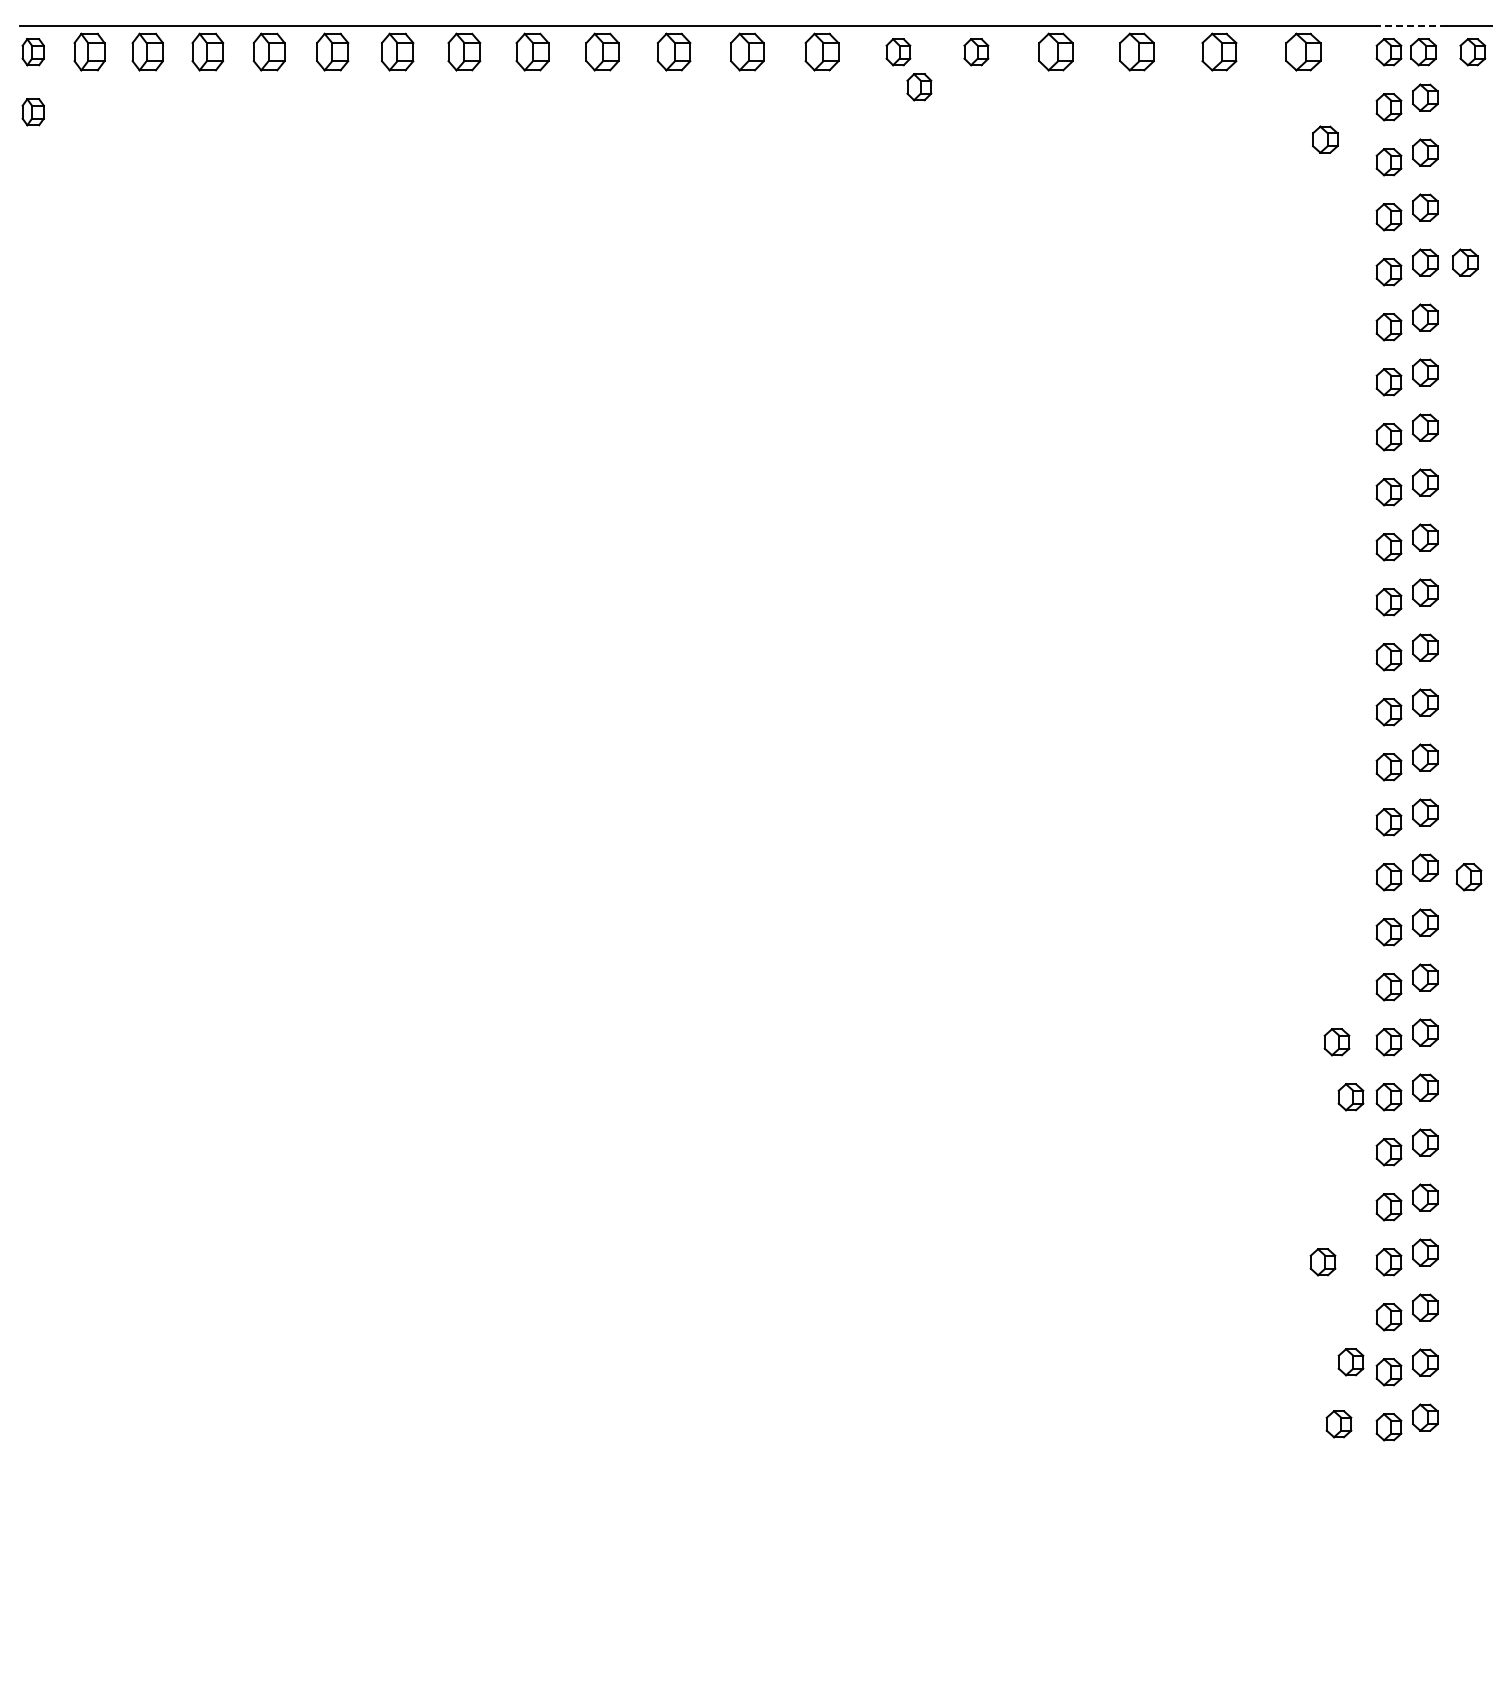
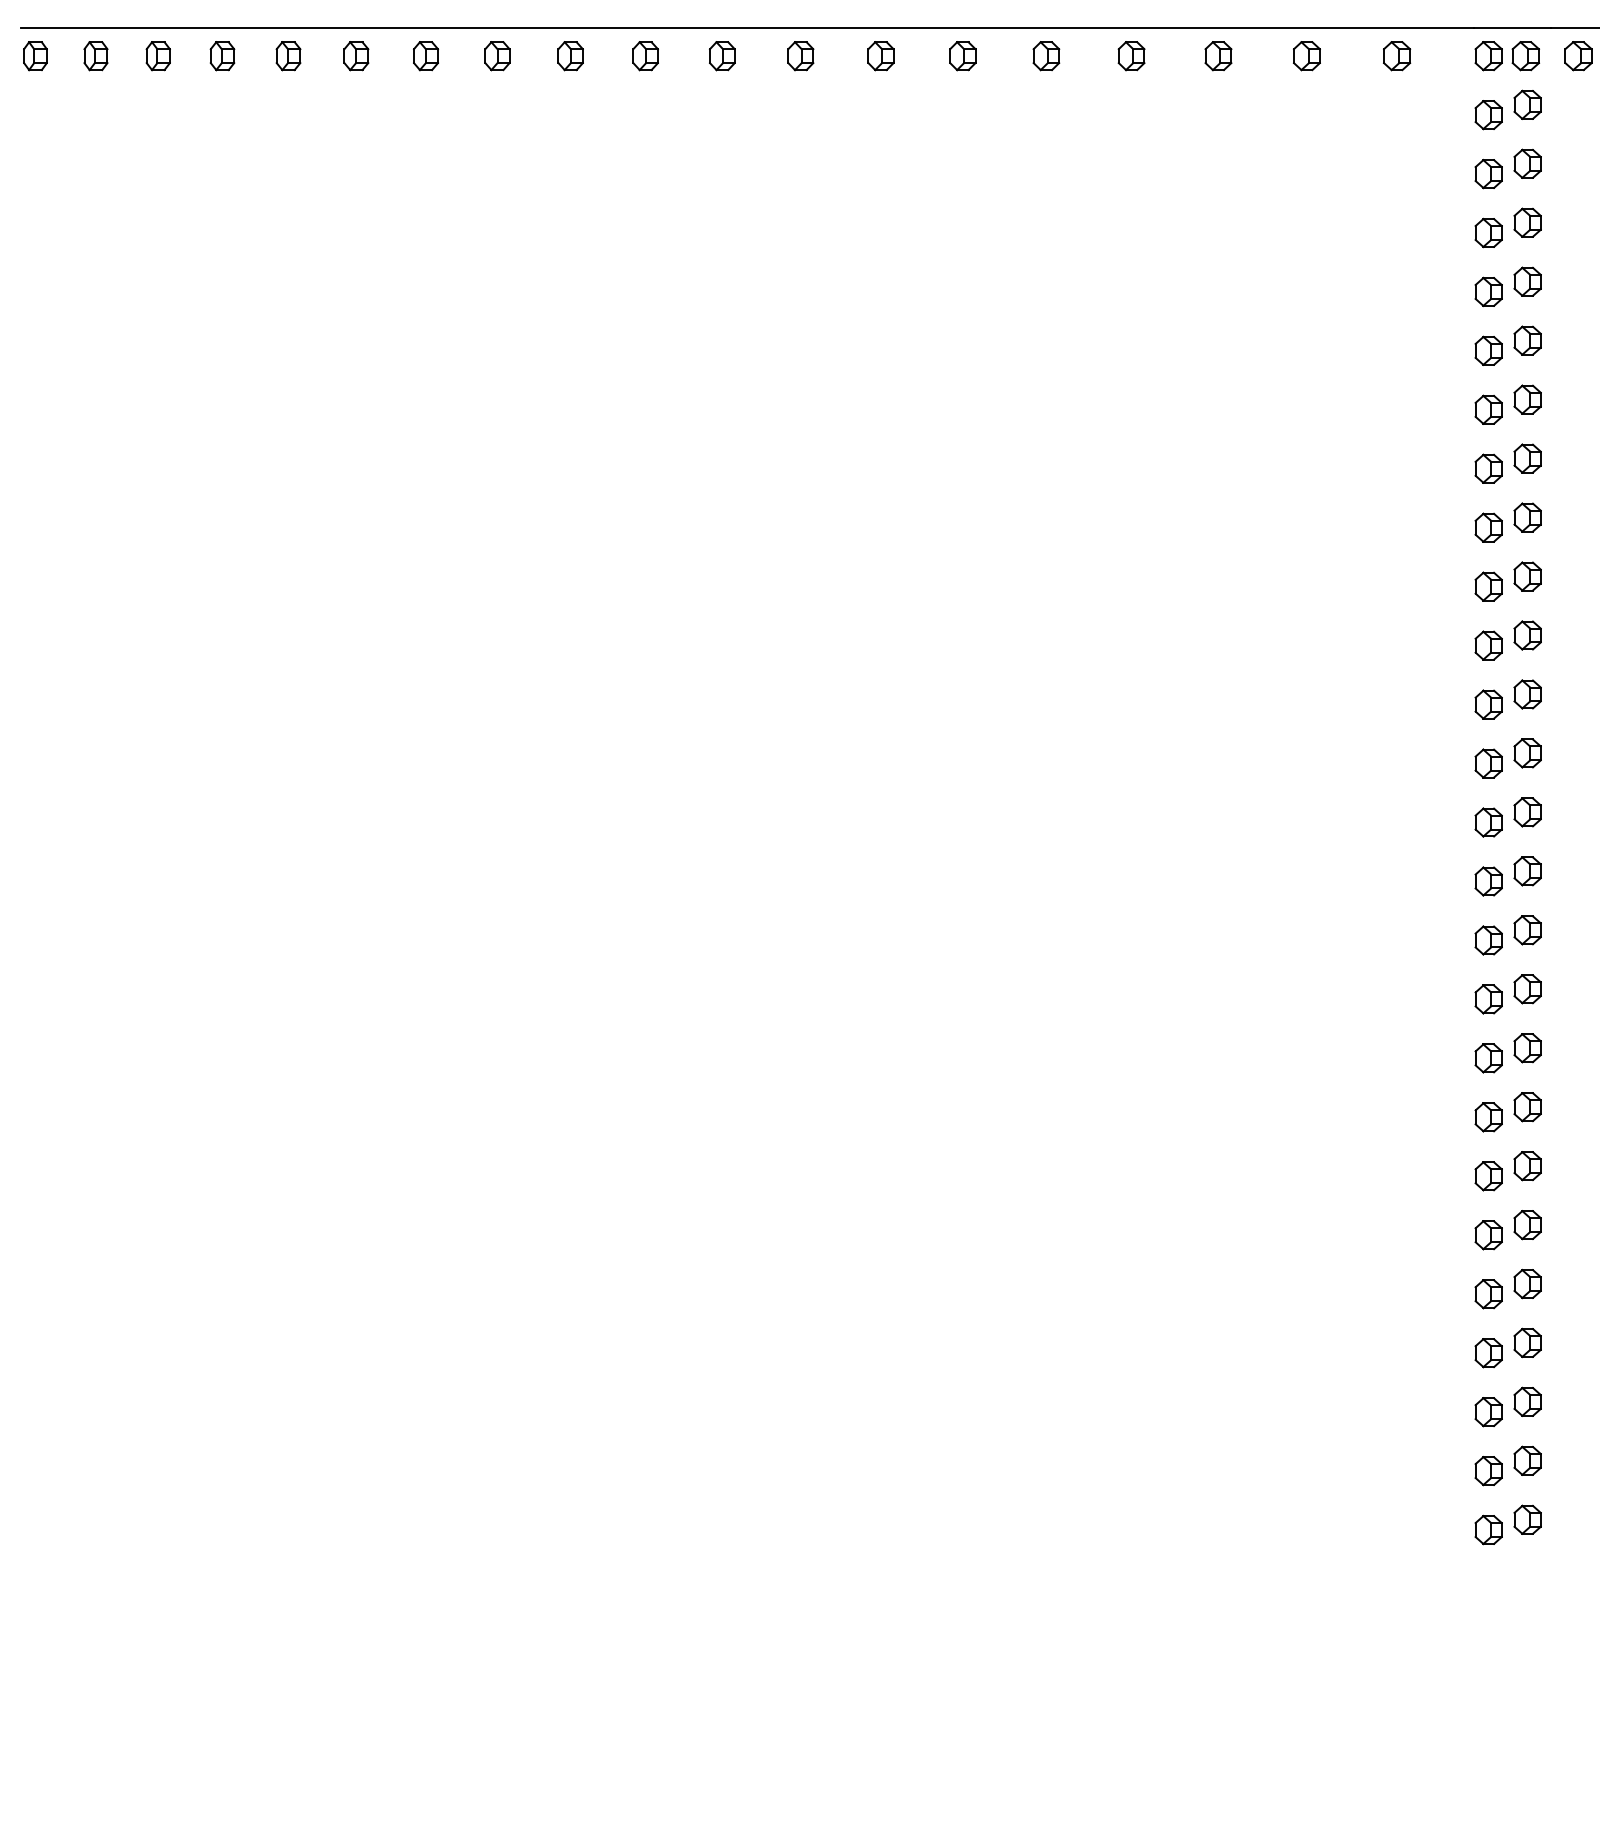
line: (1411, 26) -> (1512, 28), dashed -> solid
part: (89, 52) -> (95, 56), size x0.71
part: (147, 52) -> (157, 56), size x0.71
part: (207, 52) -> (222, 56), size x0.71
part: (269, 52) -> (288, 56), size x0.71
part: (332, 52) -> (356, 56), size x0.71
part: (397, 52) -> (425, 56), size x0.71
part: (463, 52) -> (496, 56), size x0.71
part: (532, 52) -> (570, 56), size x0.71
part: (602, 52) -> (645, 56), size x0.71
part: (673, 52) -> (721, 56), size x0.71
part: (746, 52) -> (800, 56), size x0.71
part: (821, 52) -> (880, 56), size x0.71
part: (1055, 52) -> (1131, 56), size x0.71
part: (1136, 52) -> (1218, 56), size x0.71
part: (1219, 52) -> (1307, 56), size x0.71
part: (1303, 52) -> (1397, 56), size x0.71
part: (919, 87) -> (985, 93), removed
part: (32, 112) -> (34, 120), removed
part: (1325, 139) -> (1420, 149), removed
part: (1465, 262) -> (1570, 281), removed
part: (1468, 877) -> (1573, 940), removed
part: (1336, 1042) -> (1432, 1117), removed
part: (1350, 1097) -> (1447, 1176), removed
part: (1322, 1262) -> (1417, 1353), removed
part: (1350, 1362) -> (1447, 1460), removed
part: (1338, 1424) -> (1434, 1527), removed

